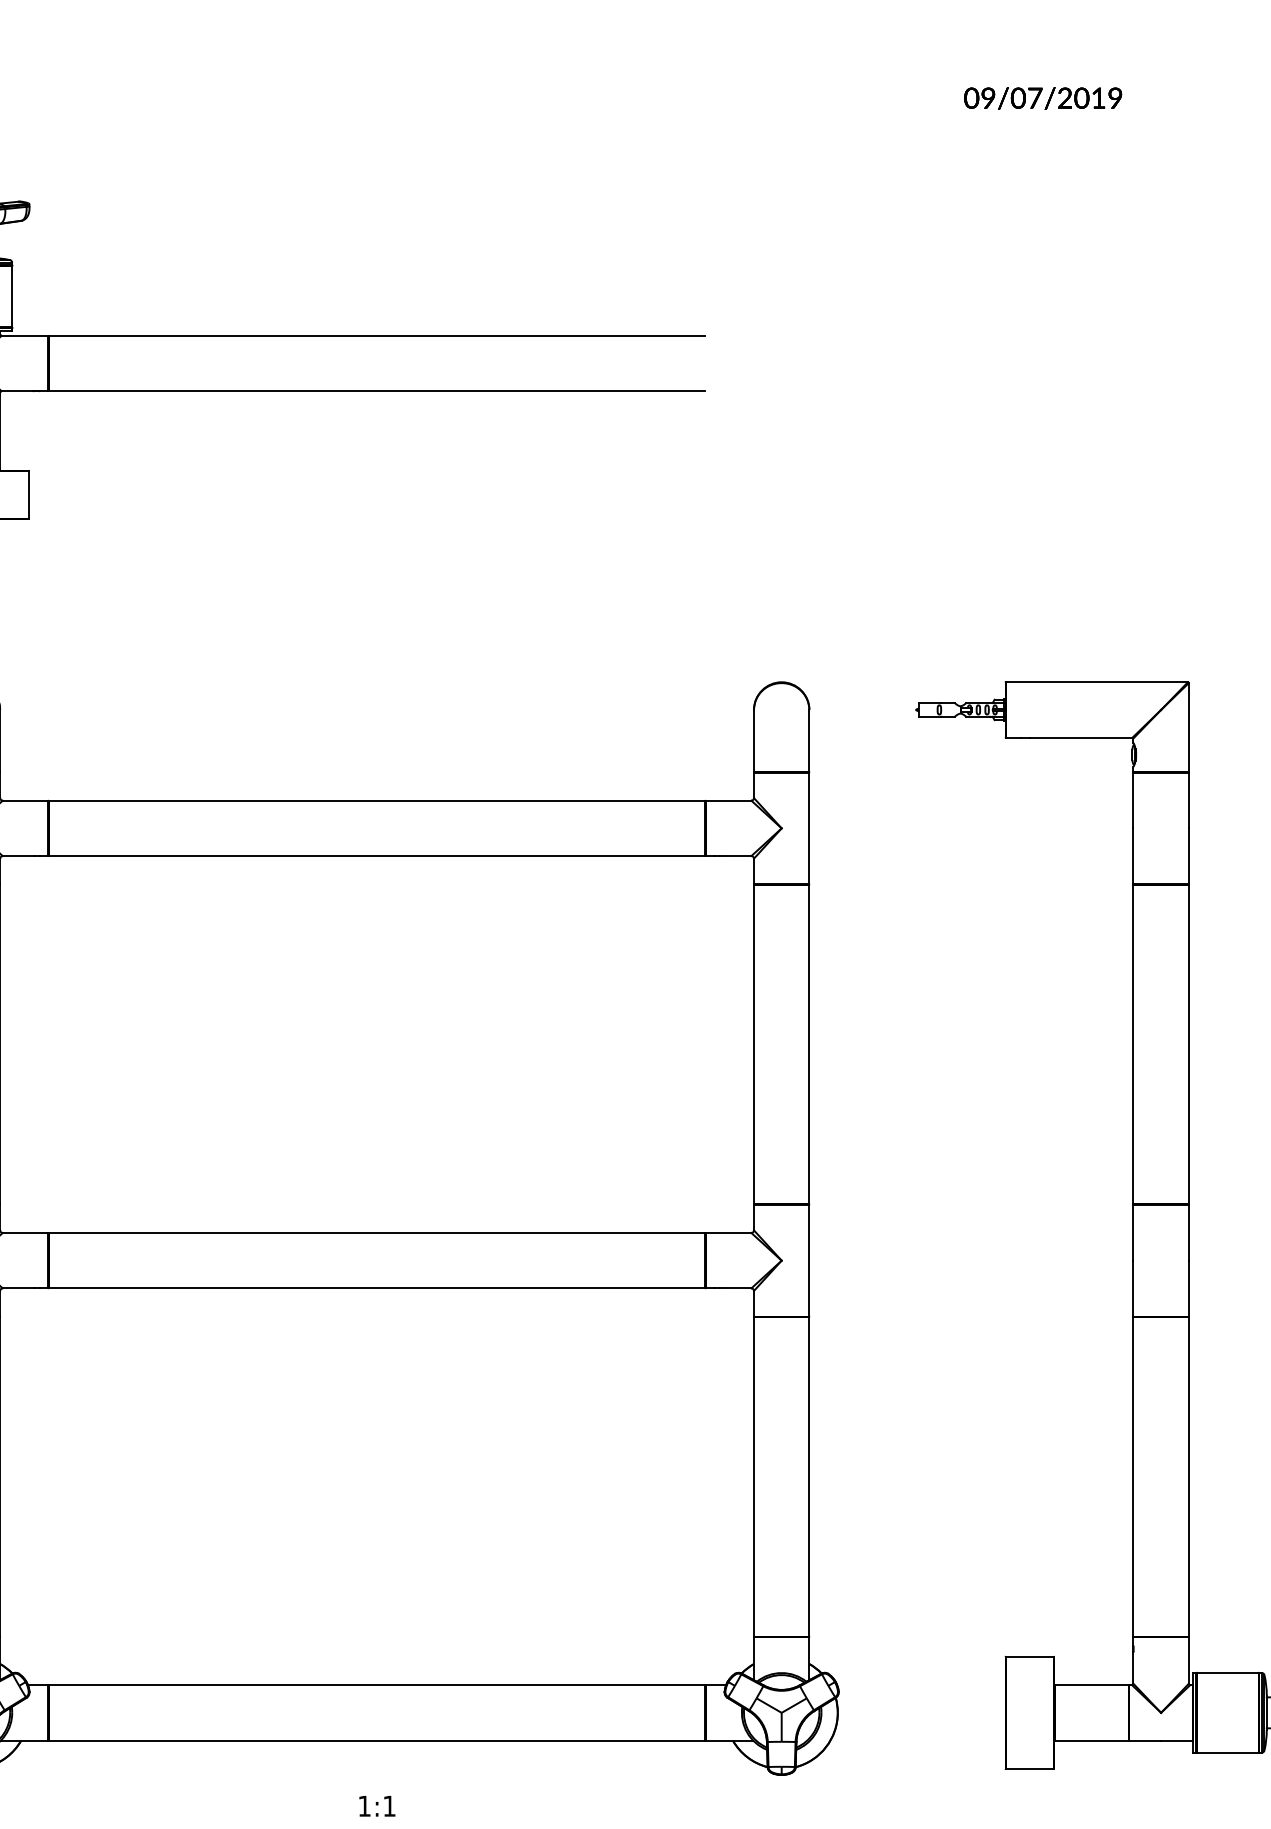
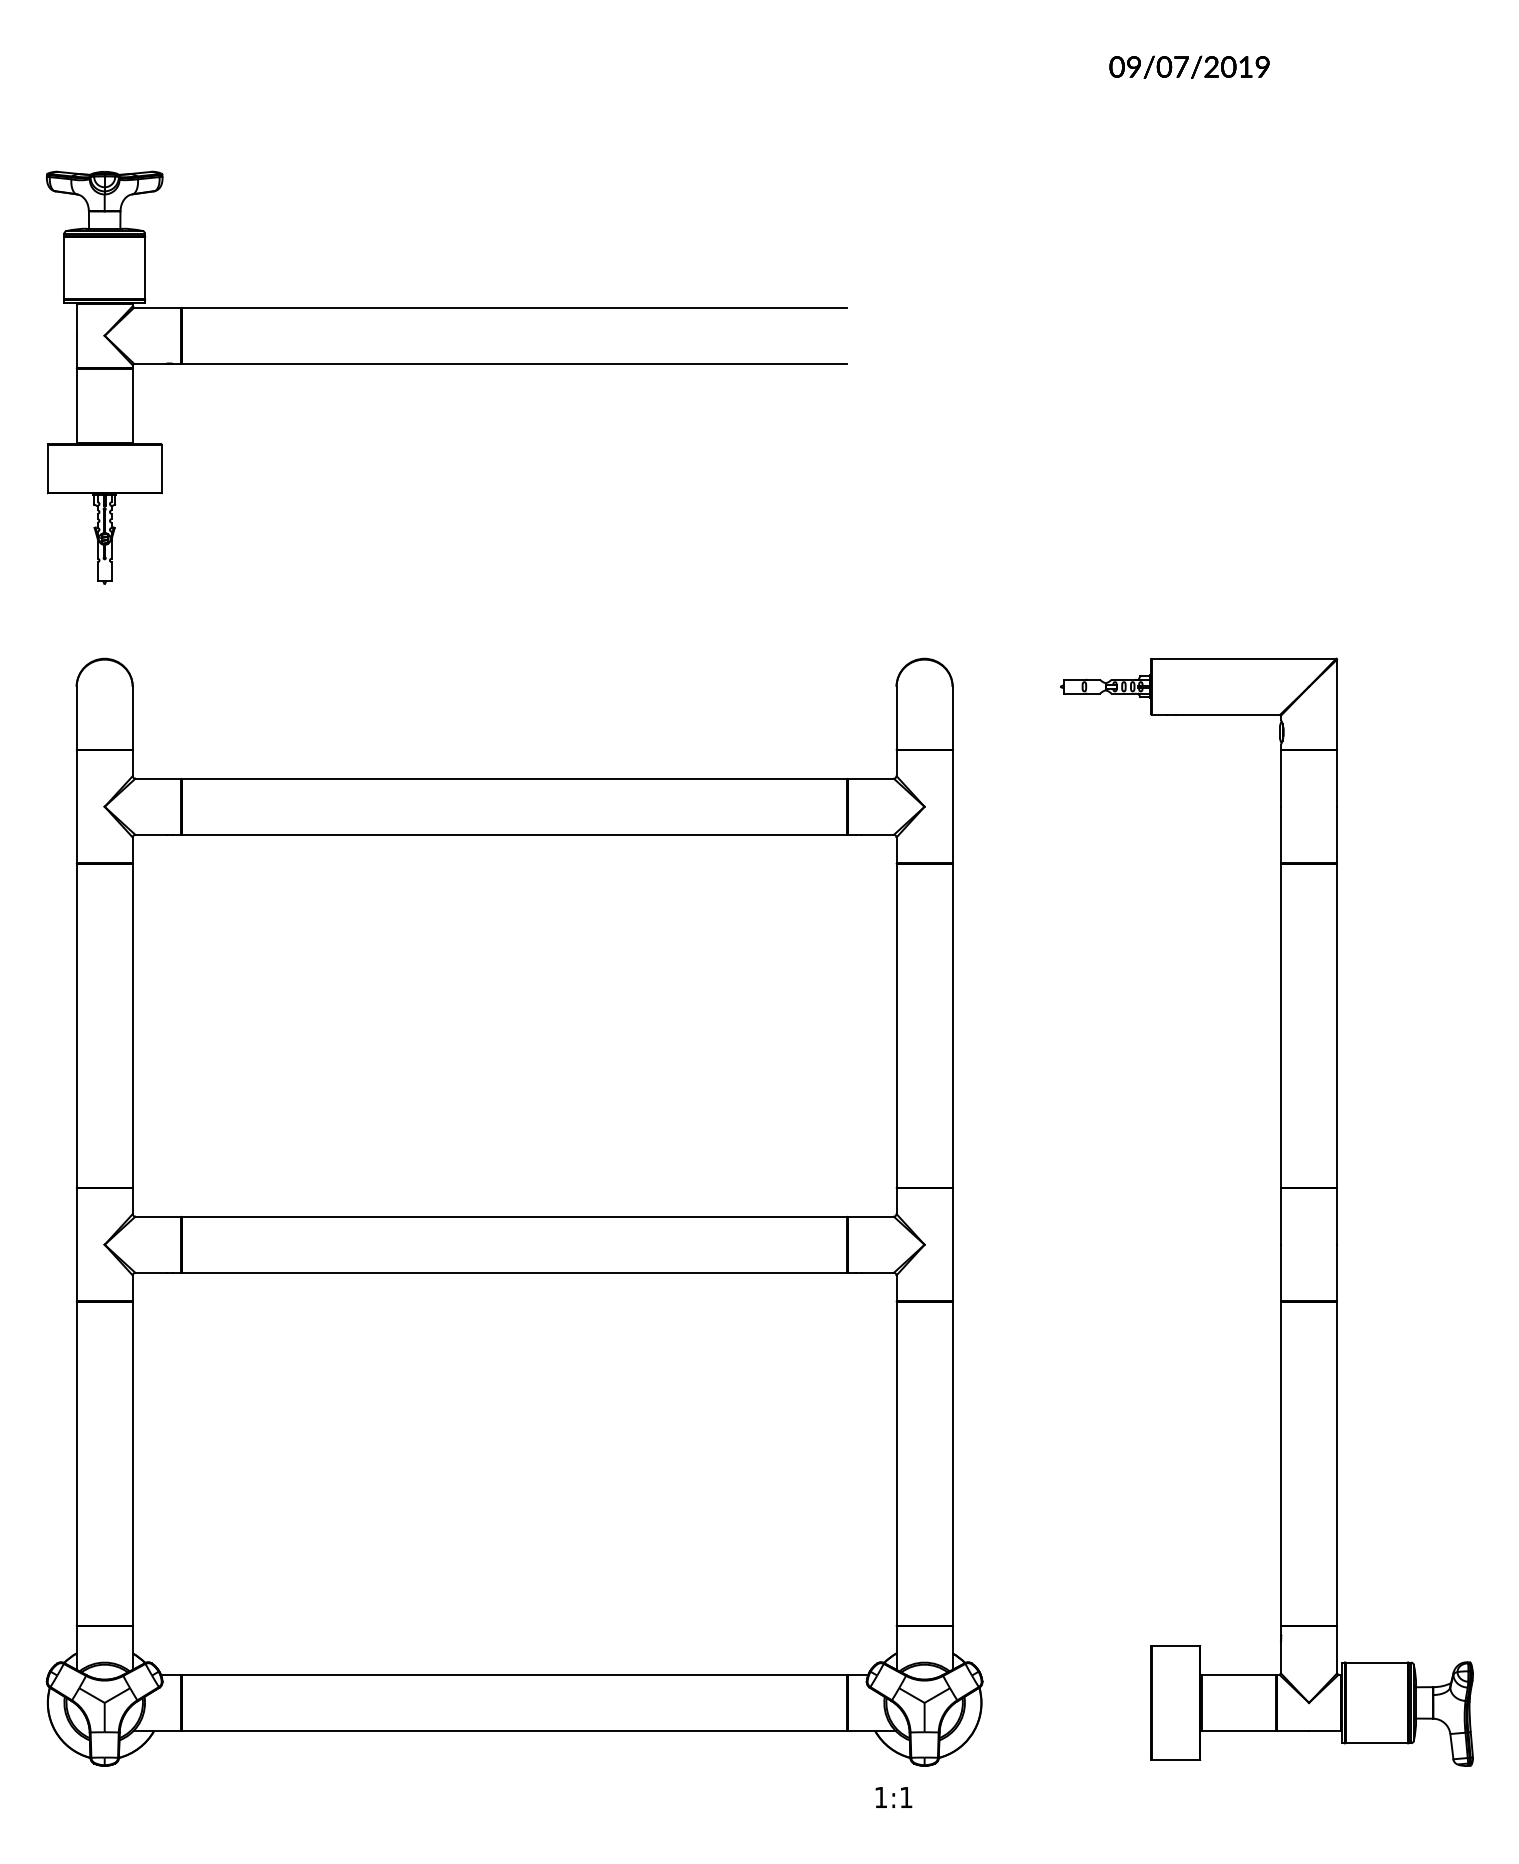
text: (376, 1806) -> (893, 1797), moved

